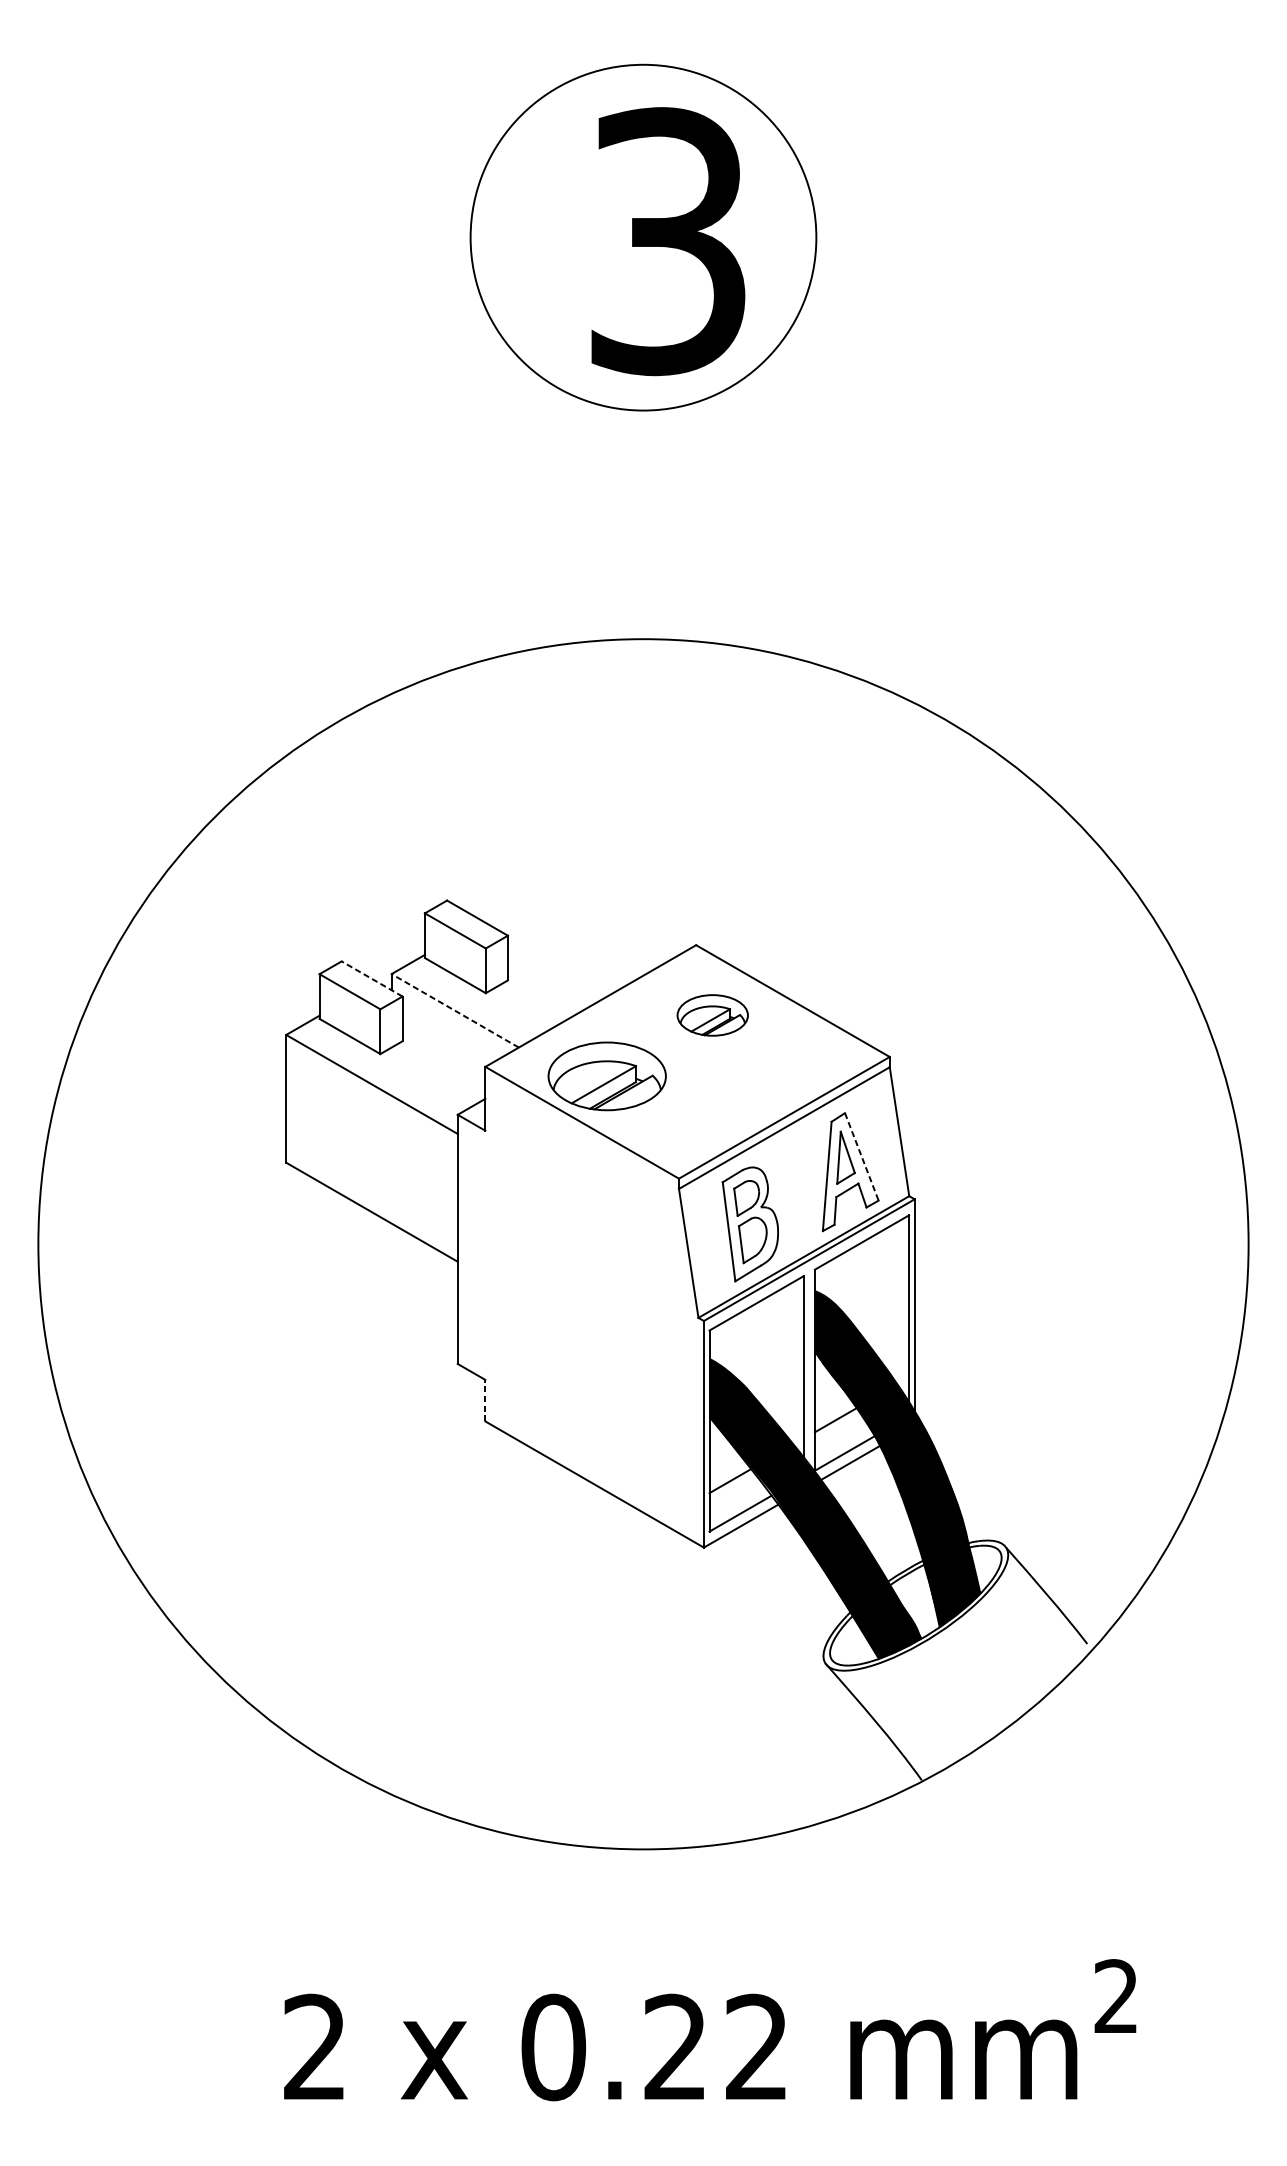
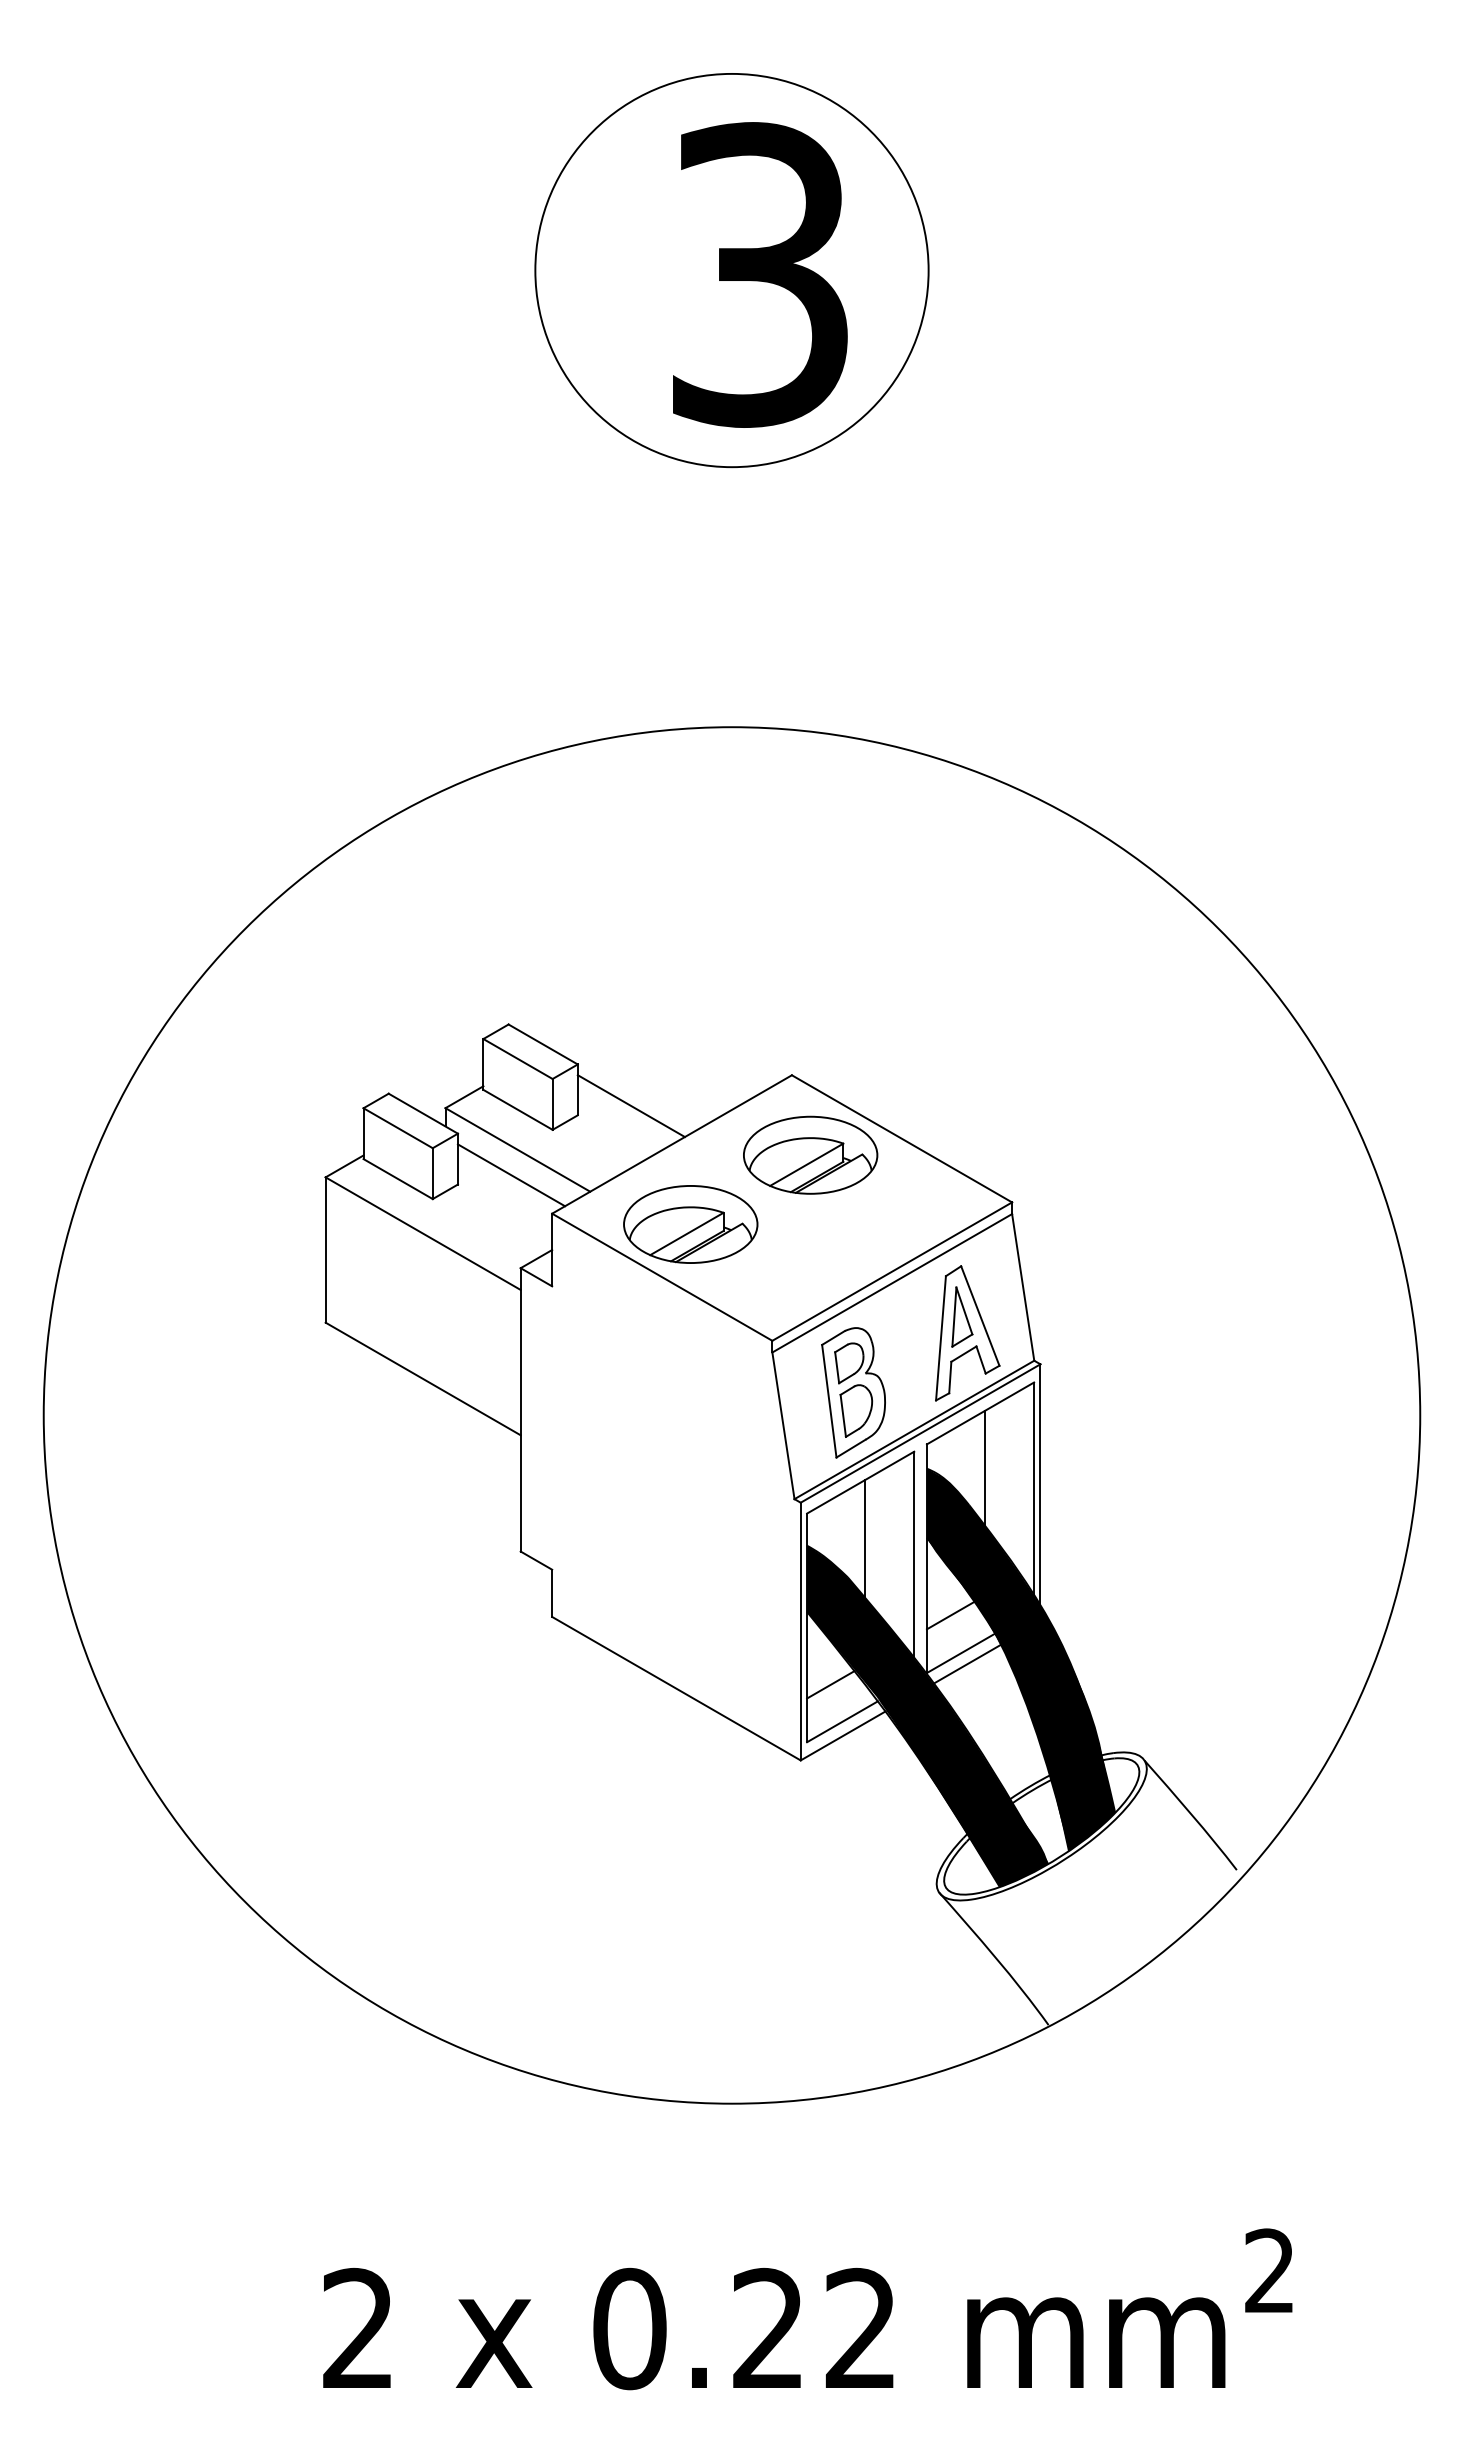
line: (554, 972) -> (630, 1106), added
line: (372, 978) -> (423, 1113), dashed -> solid
line: (454, 1010) -> (517, 1149), dashed -> solid
part: (712, 1014) -> (810, 1154), size x1.67
line: (449, 1033) -> (511, 1175), added
line: (861, 1157) -> (980, 1316), dashed -> solid
line: (866, 1290) -> (985, 1468), added
line: (760, 1352) -> (865, 1538), added
line: (485, 1400) -> (552, 1593), dashed -> solid

